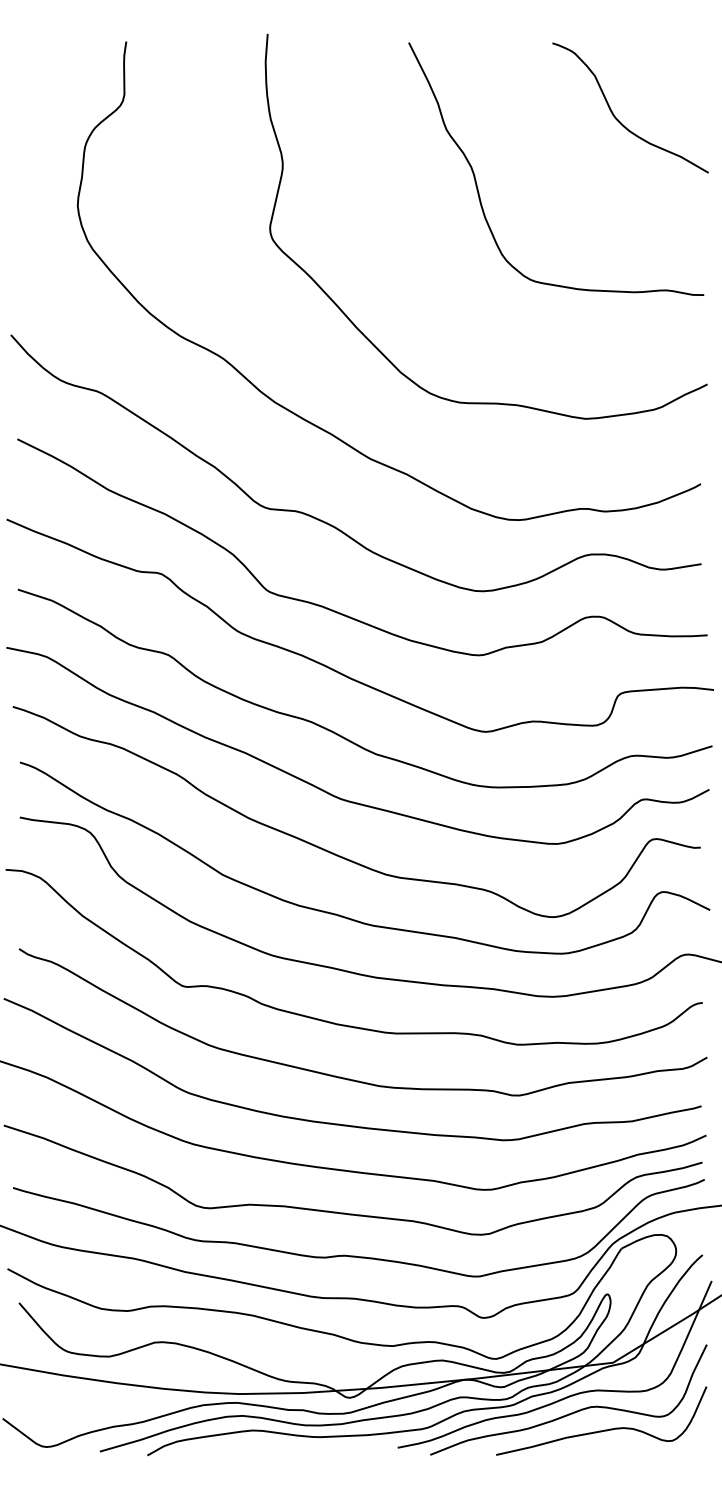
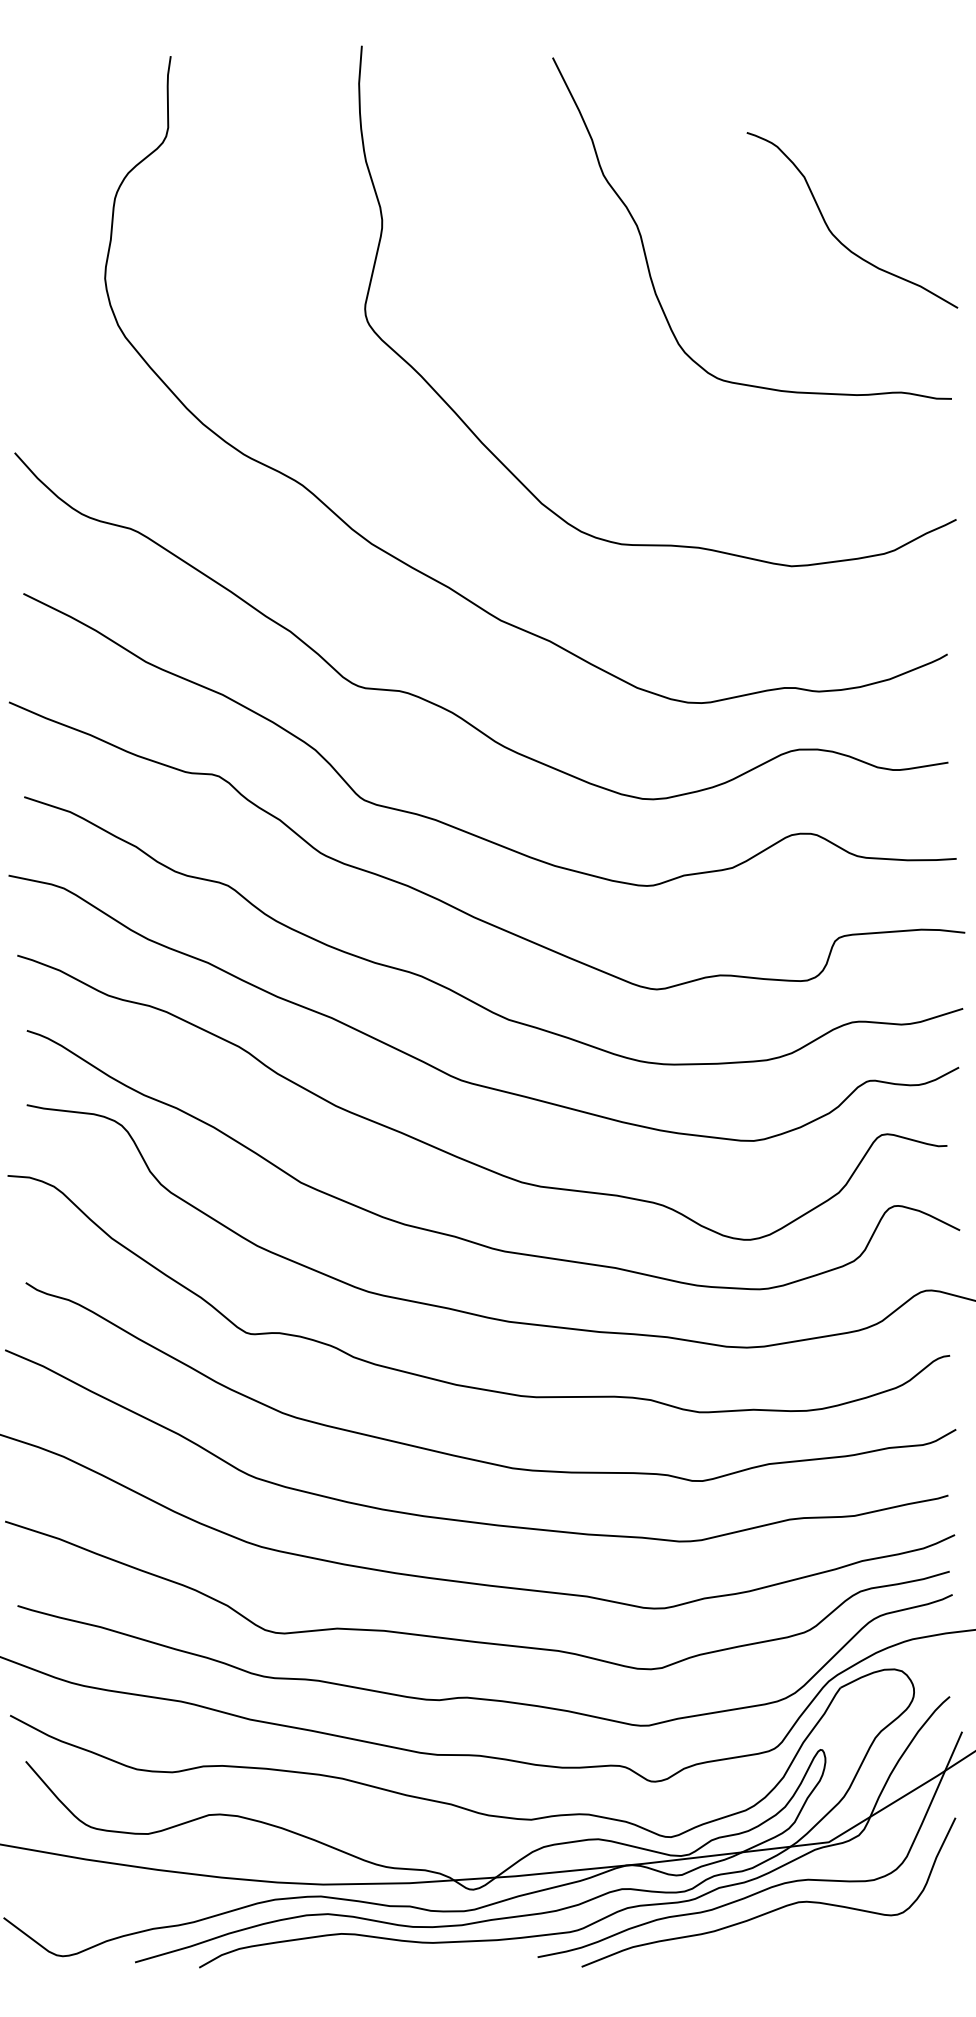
curve: (618, 119) -> (836, 235), moved
curve: (604, 1429) -> (817, 1932), removed

